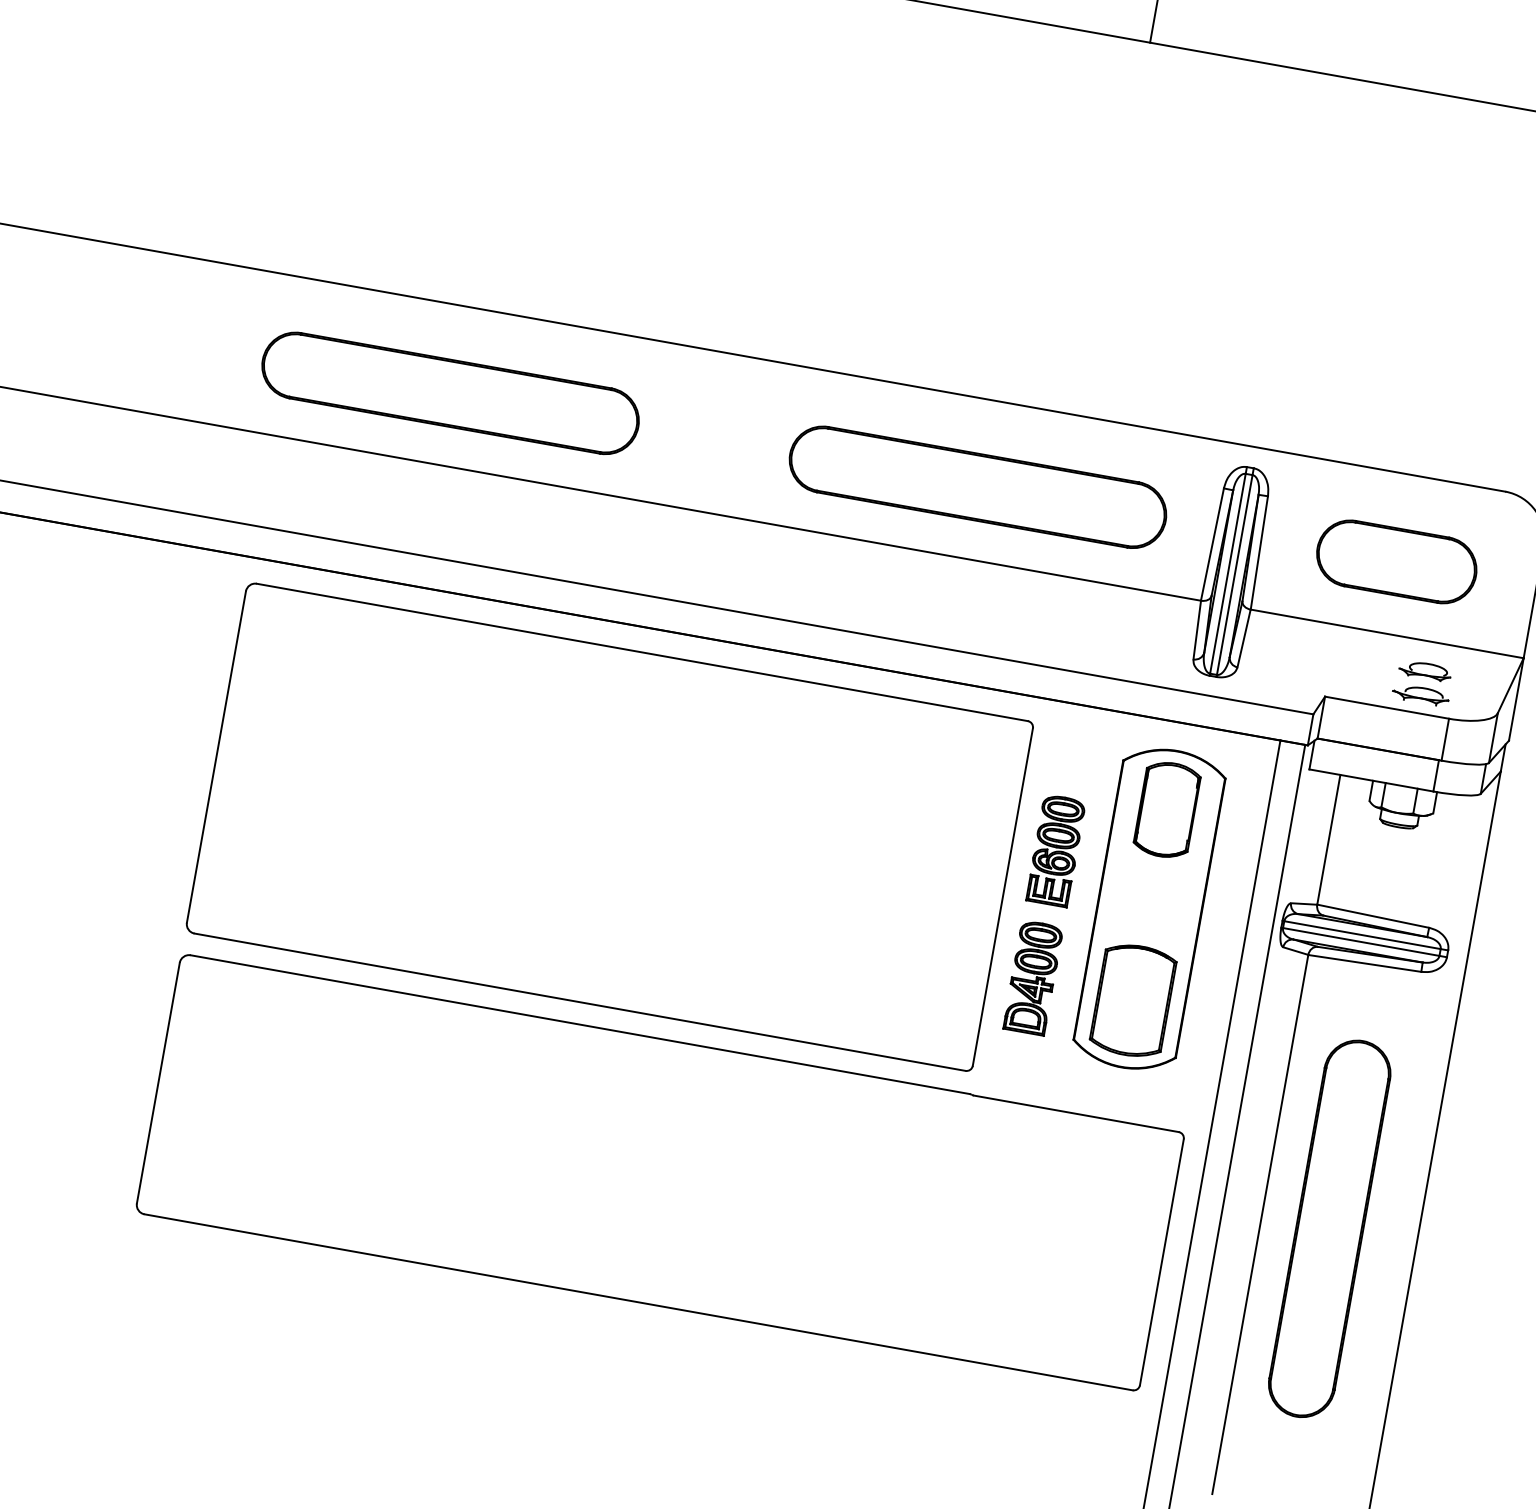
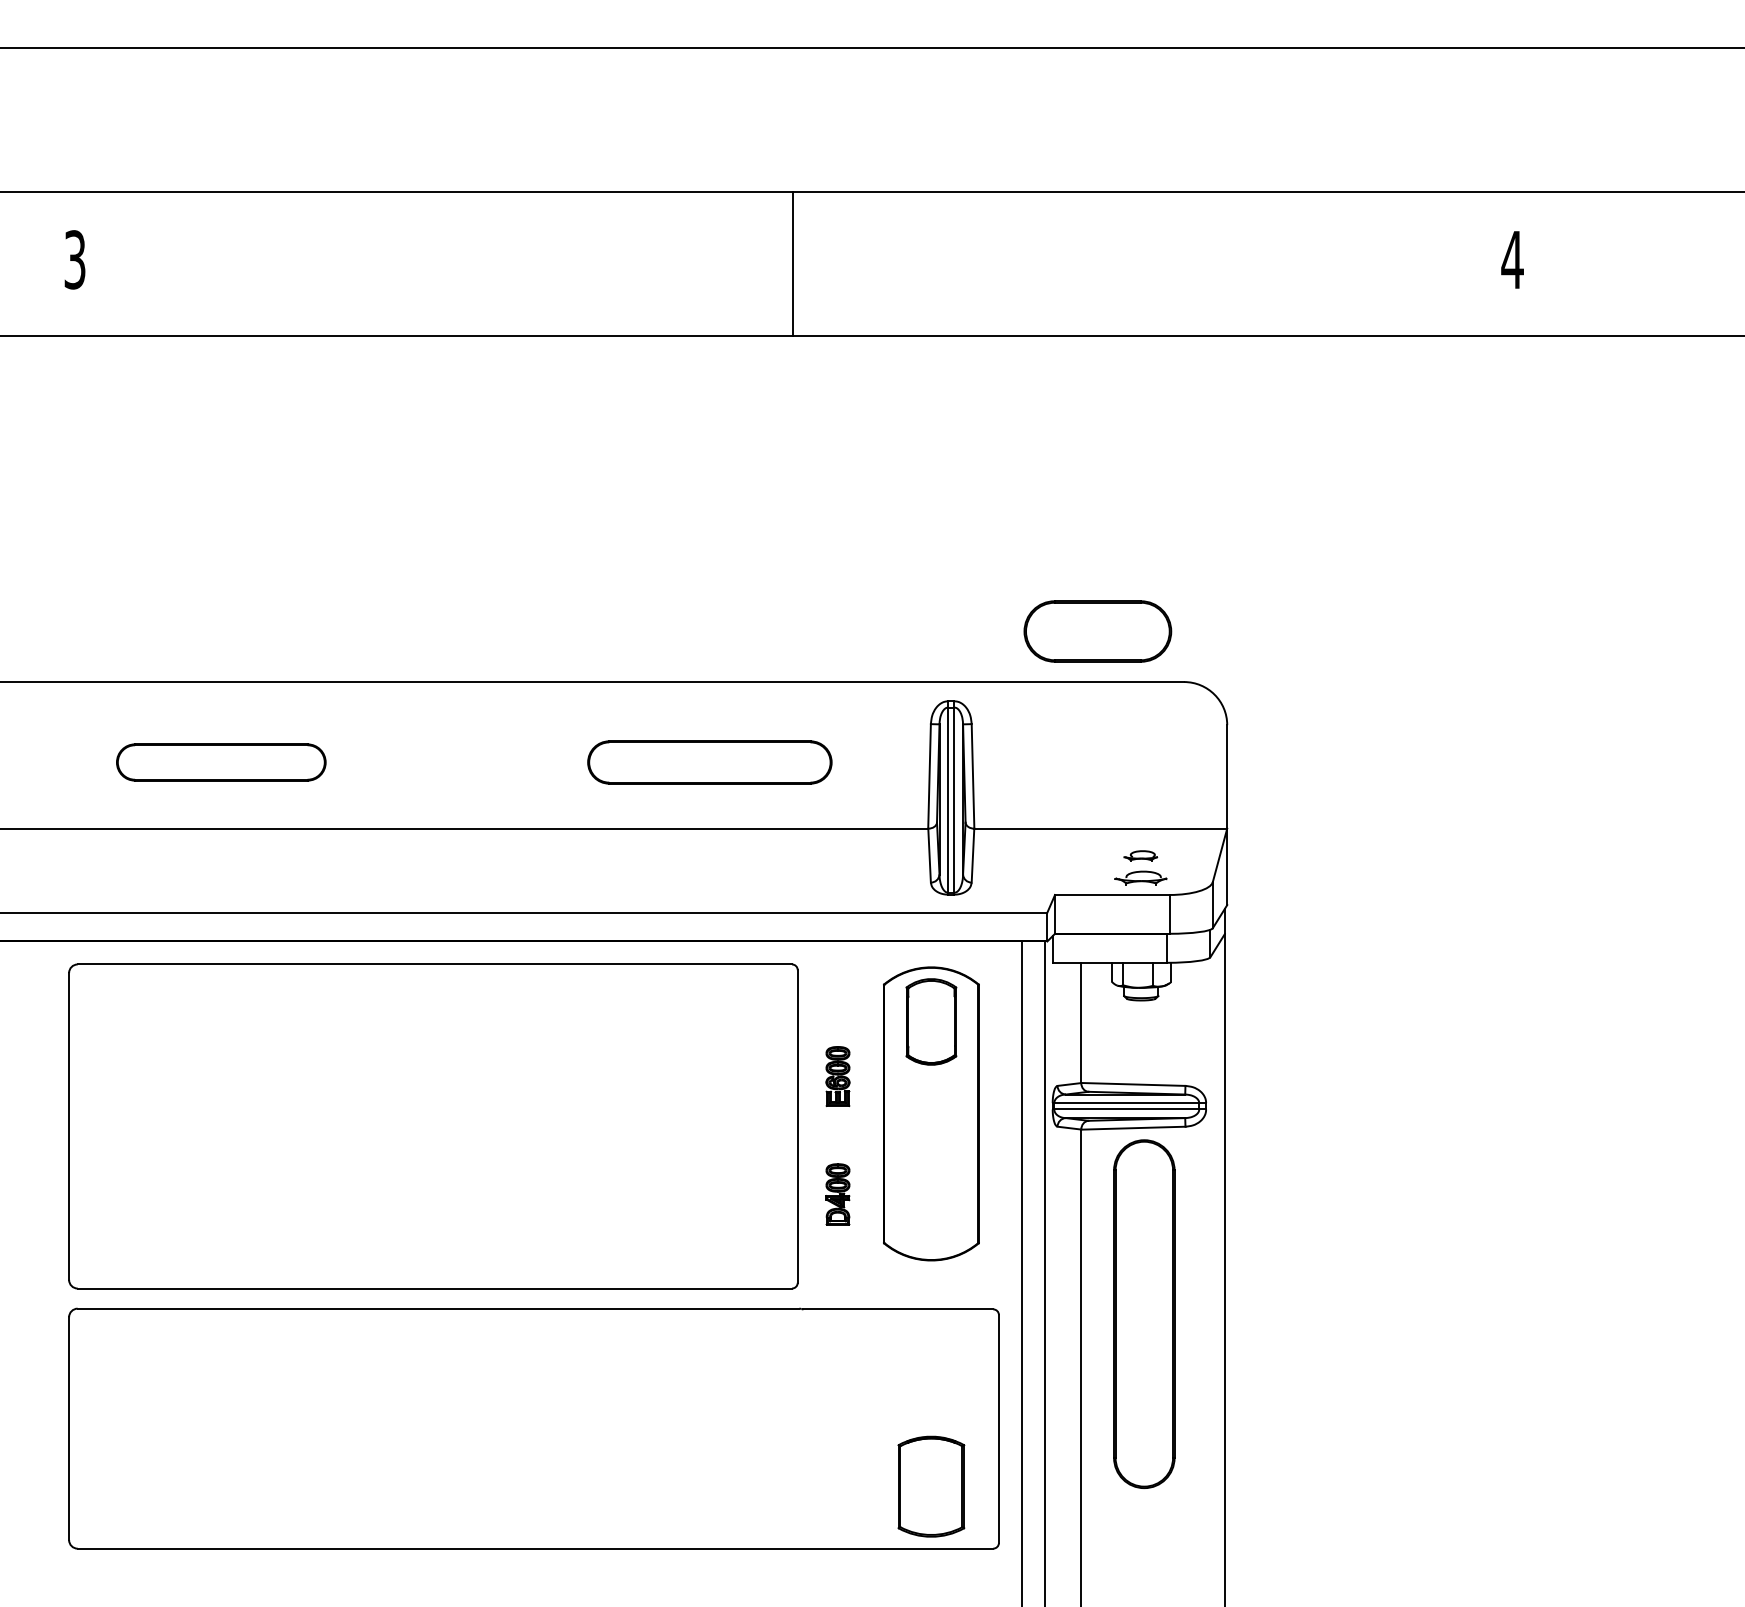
part: (450, 393) -> (221, 762), size x0.6
part: (977, 487) -> (709, 762), size x0.7
part: (1396, 561) -> (1097, 631), moved
part: (1424, 670) -> (1140, 855), size x0.7
part: (1055, 850) -> (837, 1076), size x0.6
part: (1032, 978) -> (837, 1194), size x0.6
part: (1133, 1000) -> (931, 1486), moved
part: (1330, 1228) -> (1144, 1313), moved

